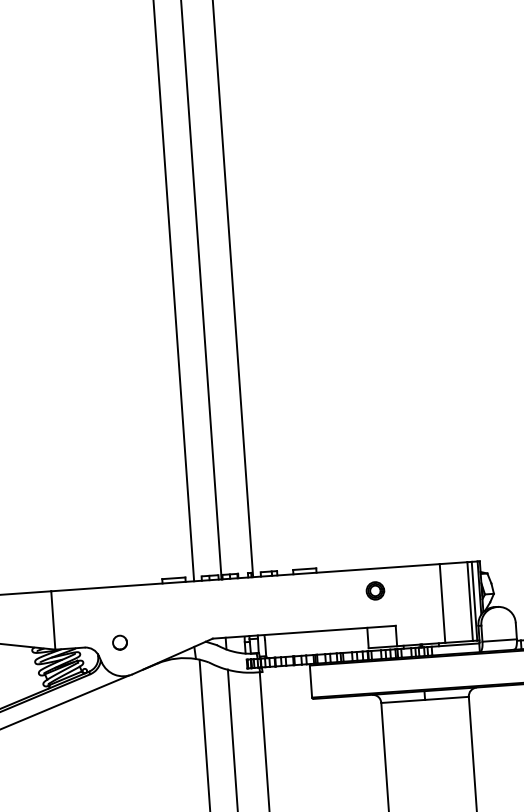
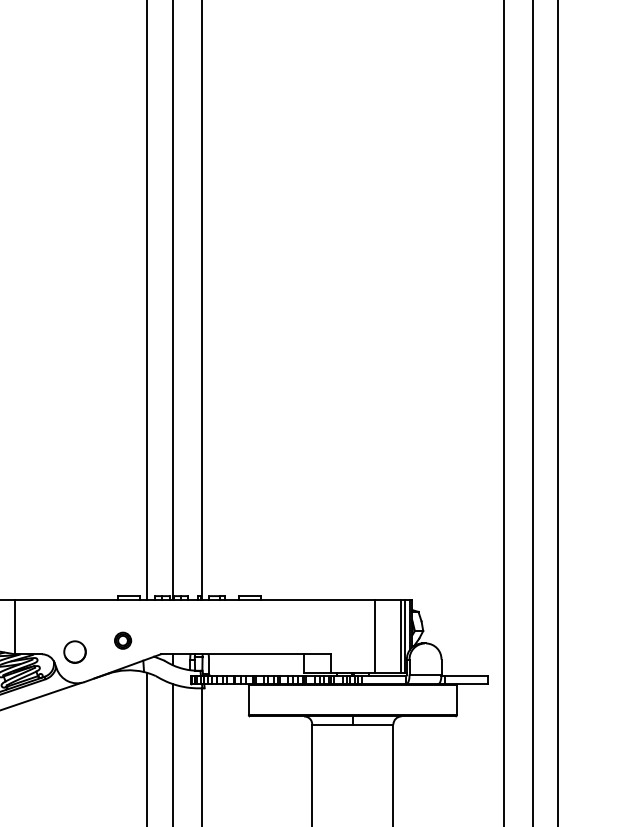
part: (375, 590) -> (123, 640), moved
circle: (119, 642) -> (74, 651), size x1.67

